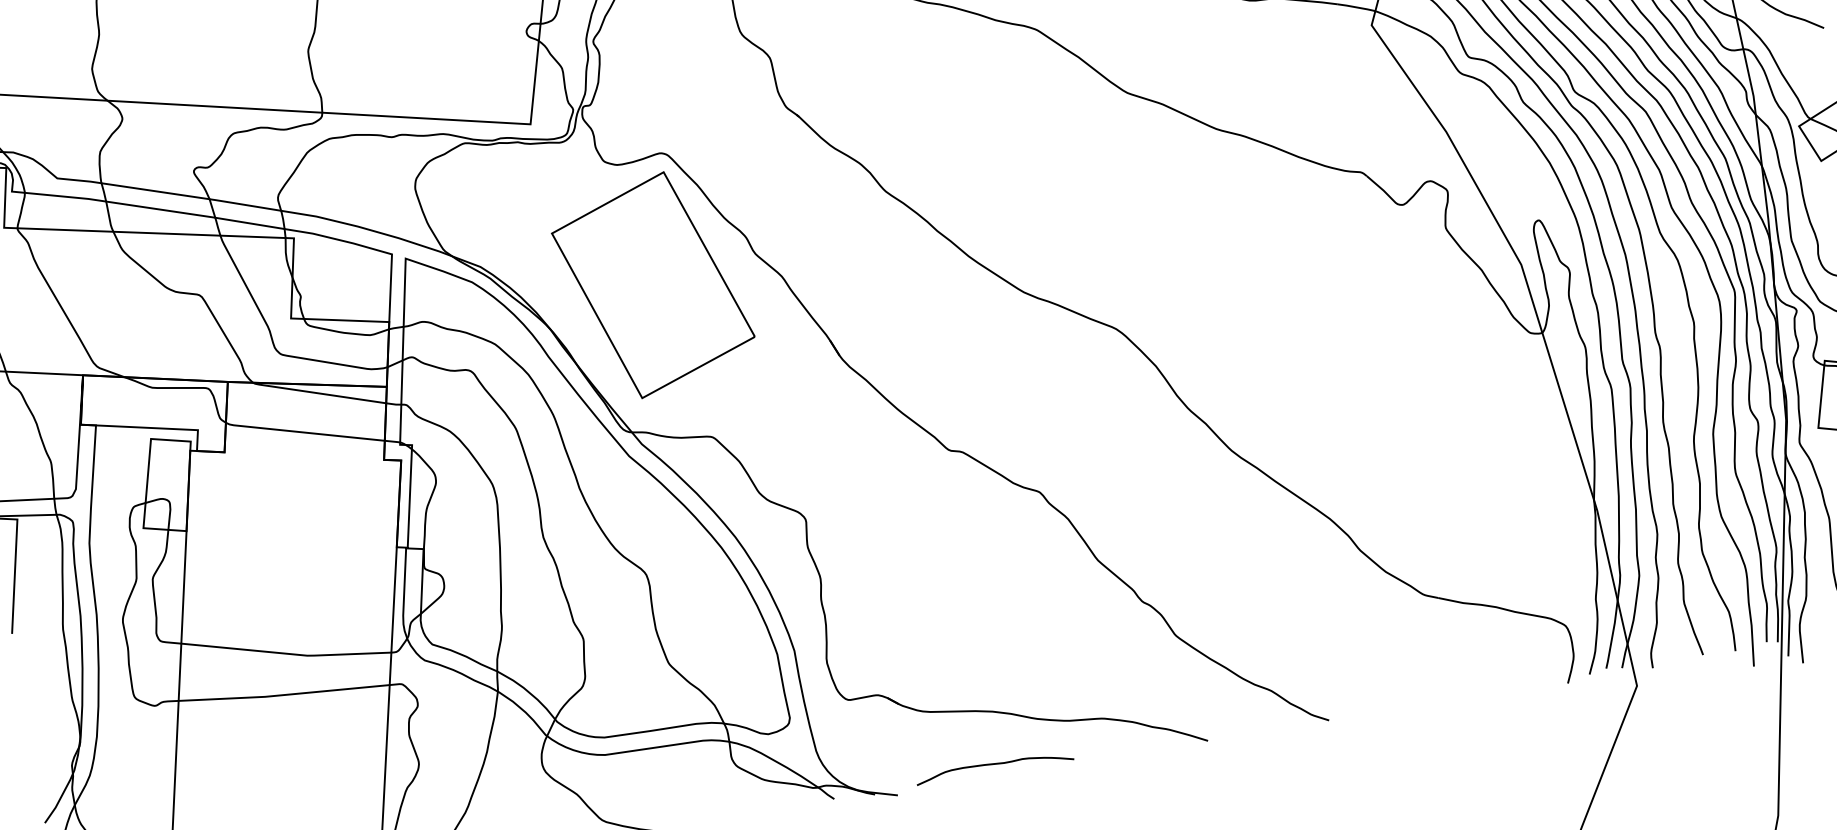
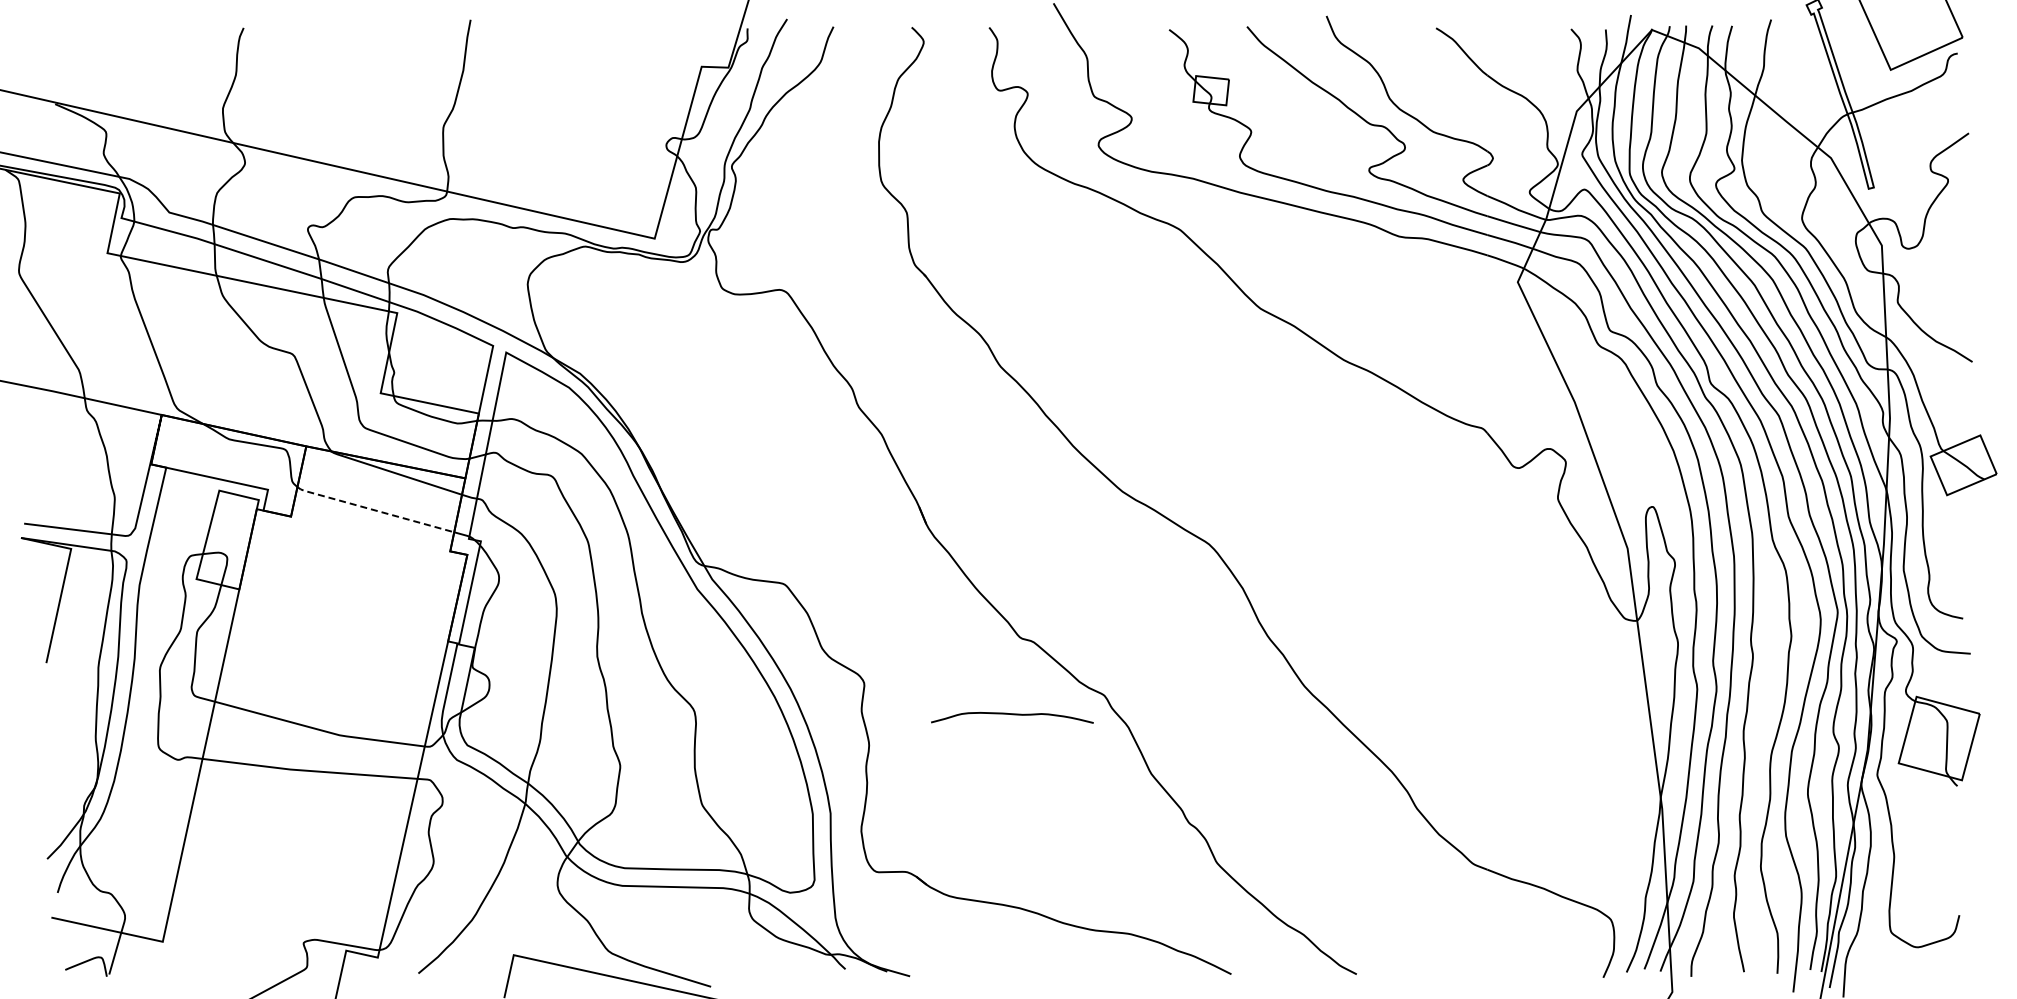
part: (652, 285) -> (750, 421), removed
line: (304, 432) -> (374, 510), solid -> dashed
curve: (994, 765) -> (1012, 715), moved

